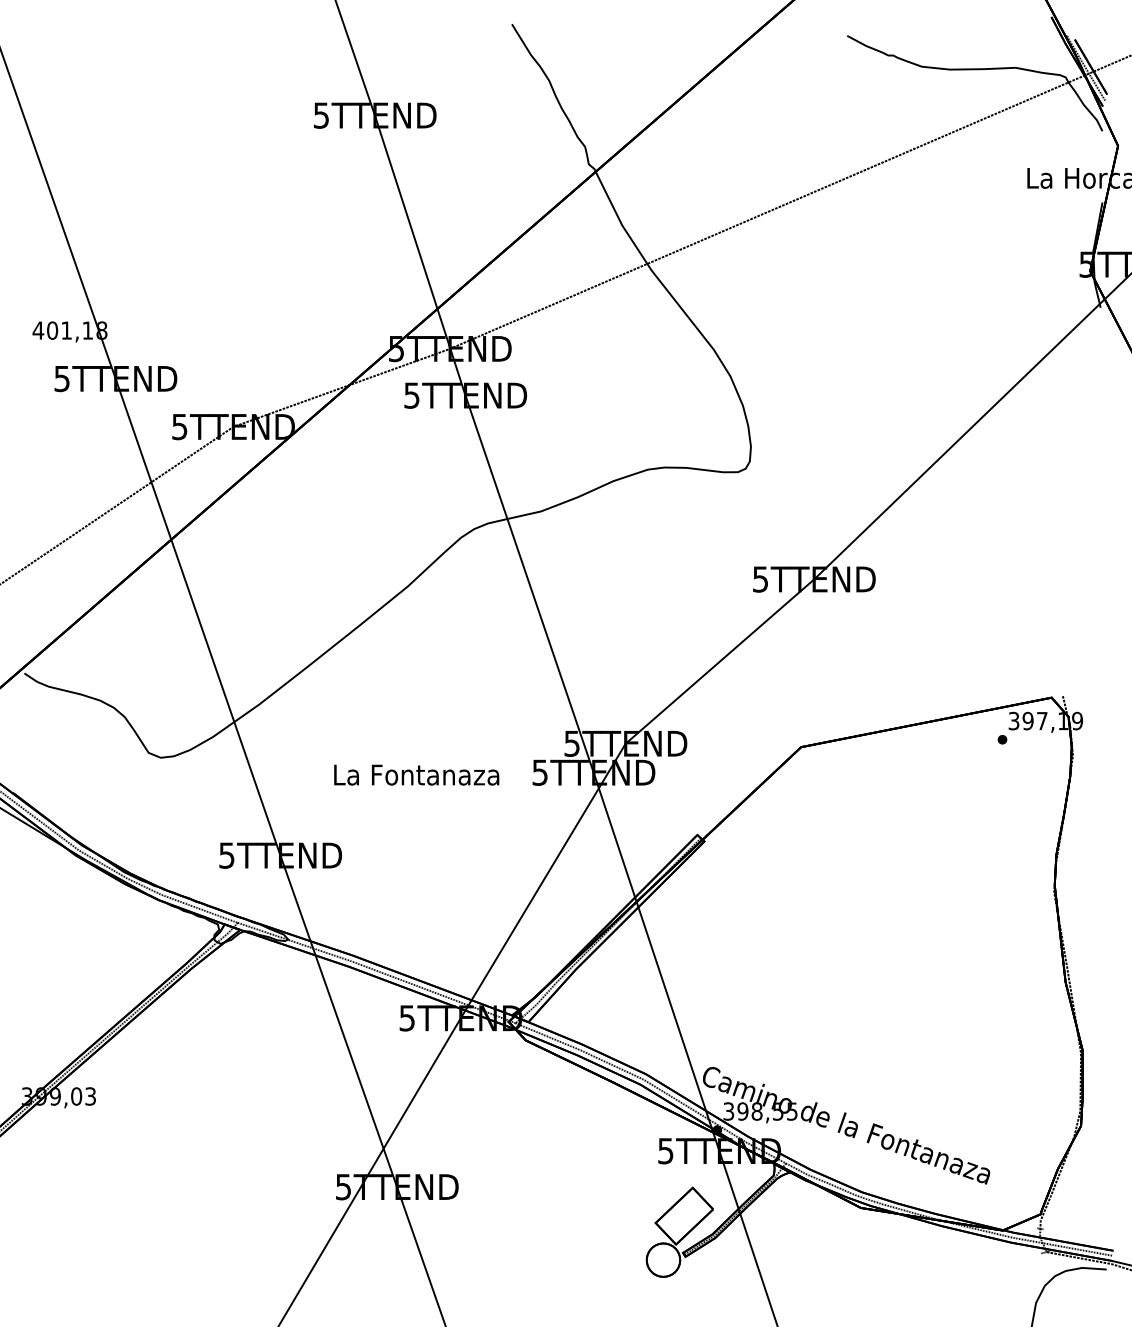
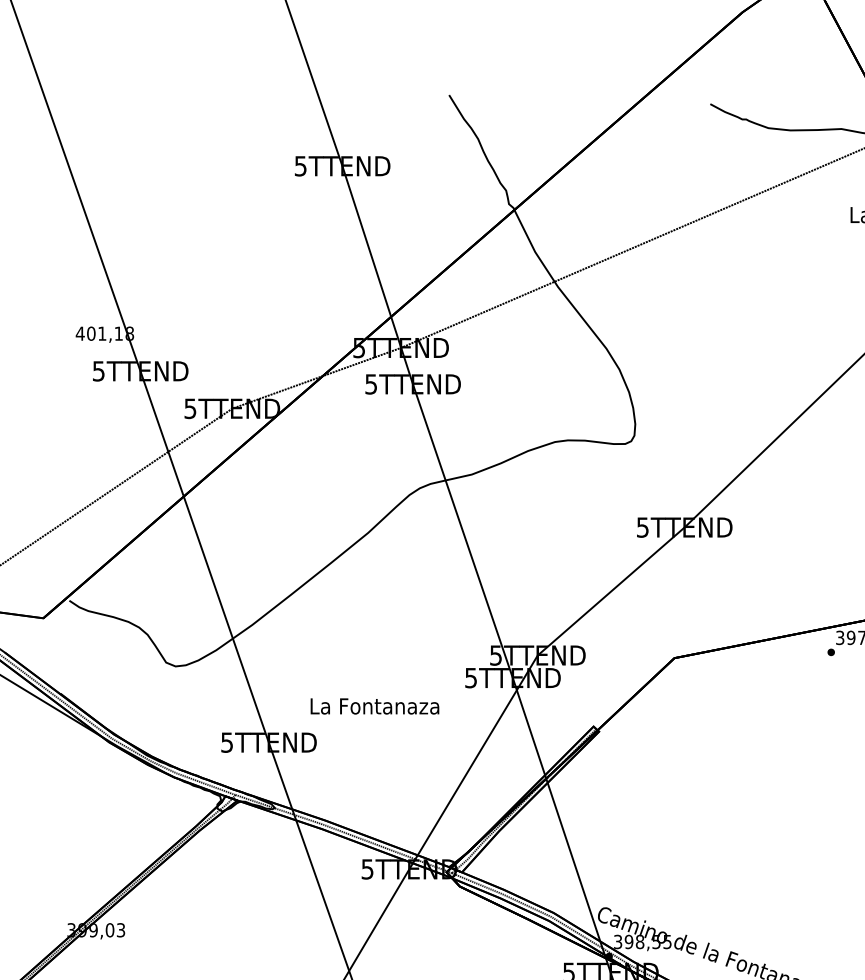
text: (416, 774) -> (374, 705), moved

